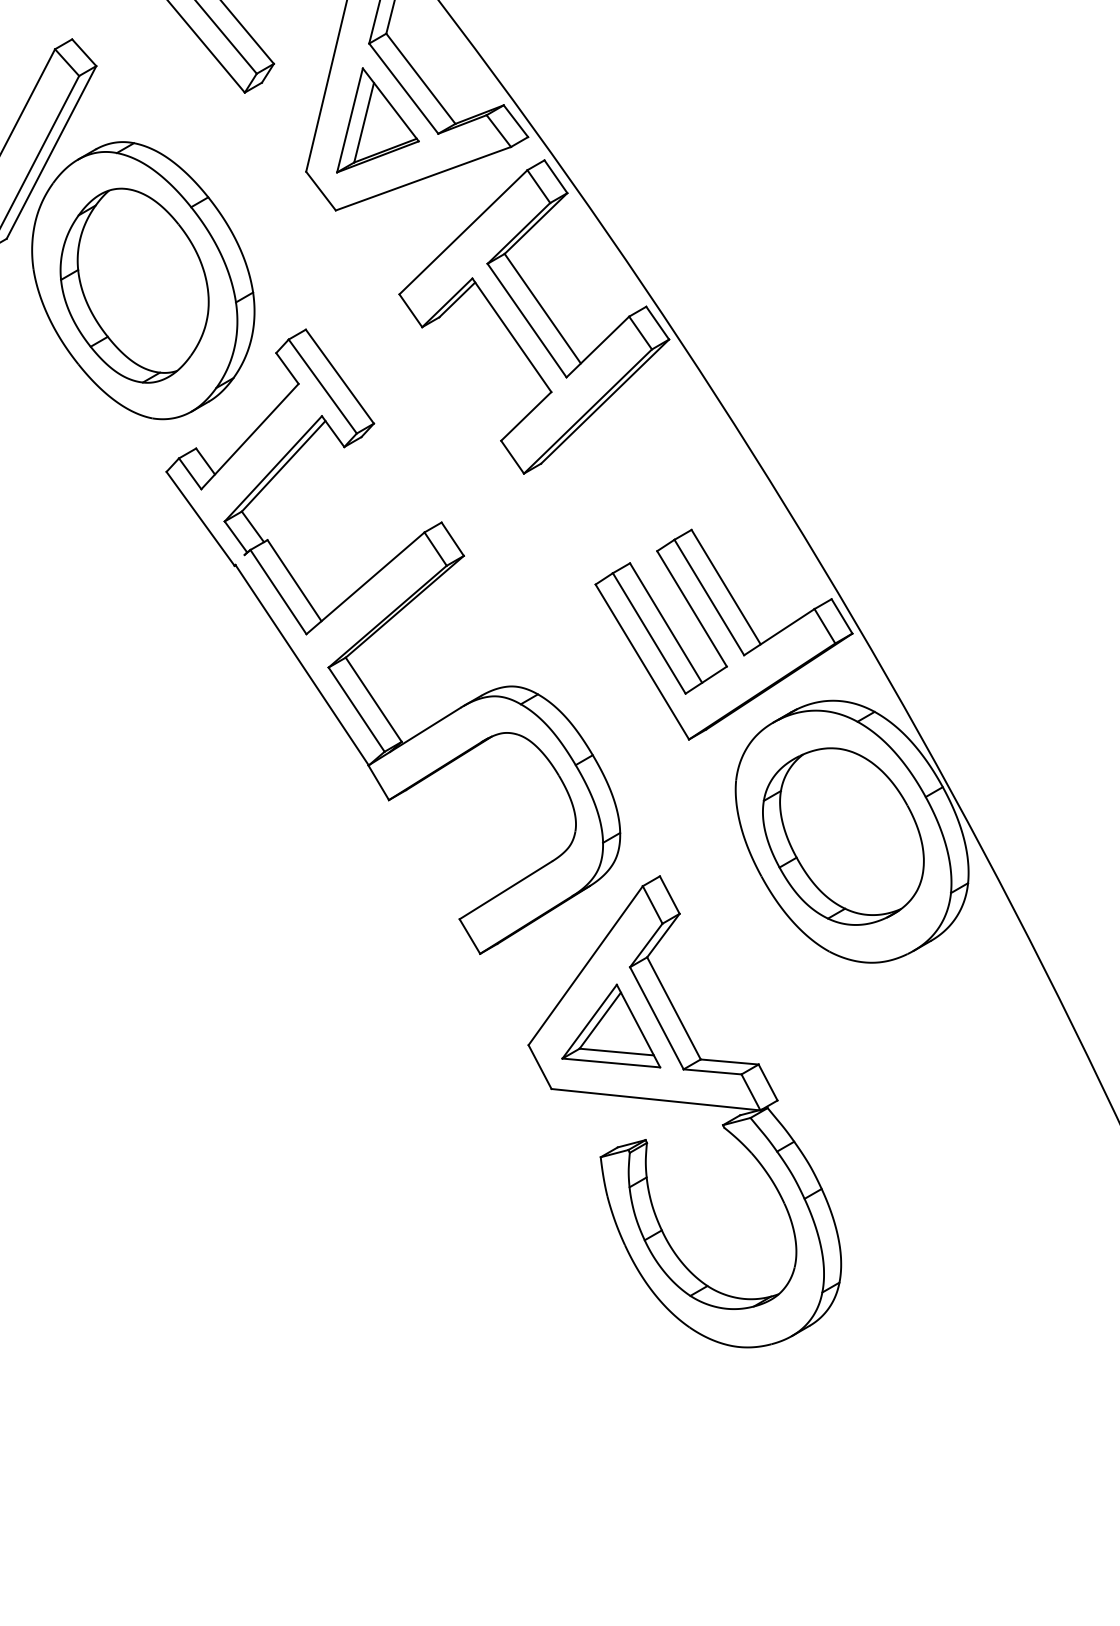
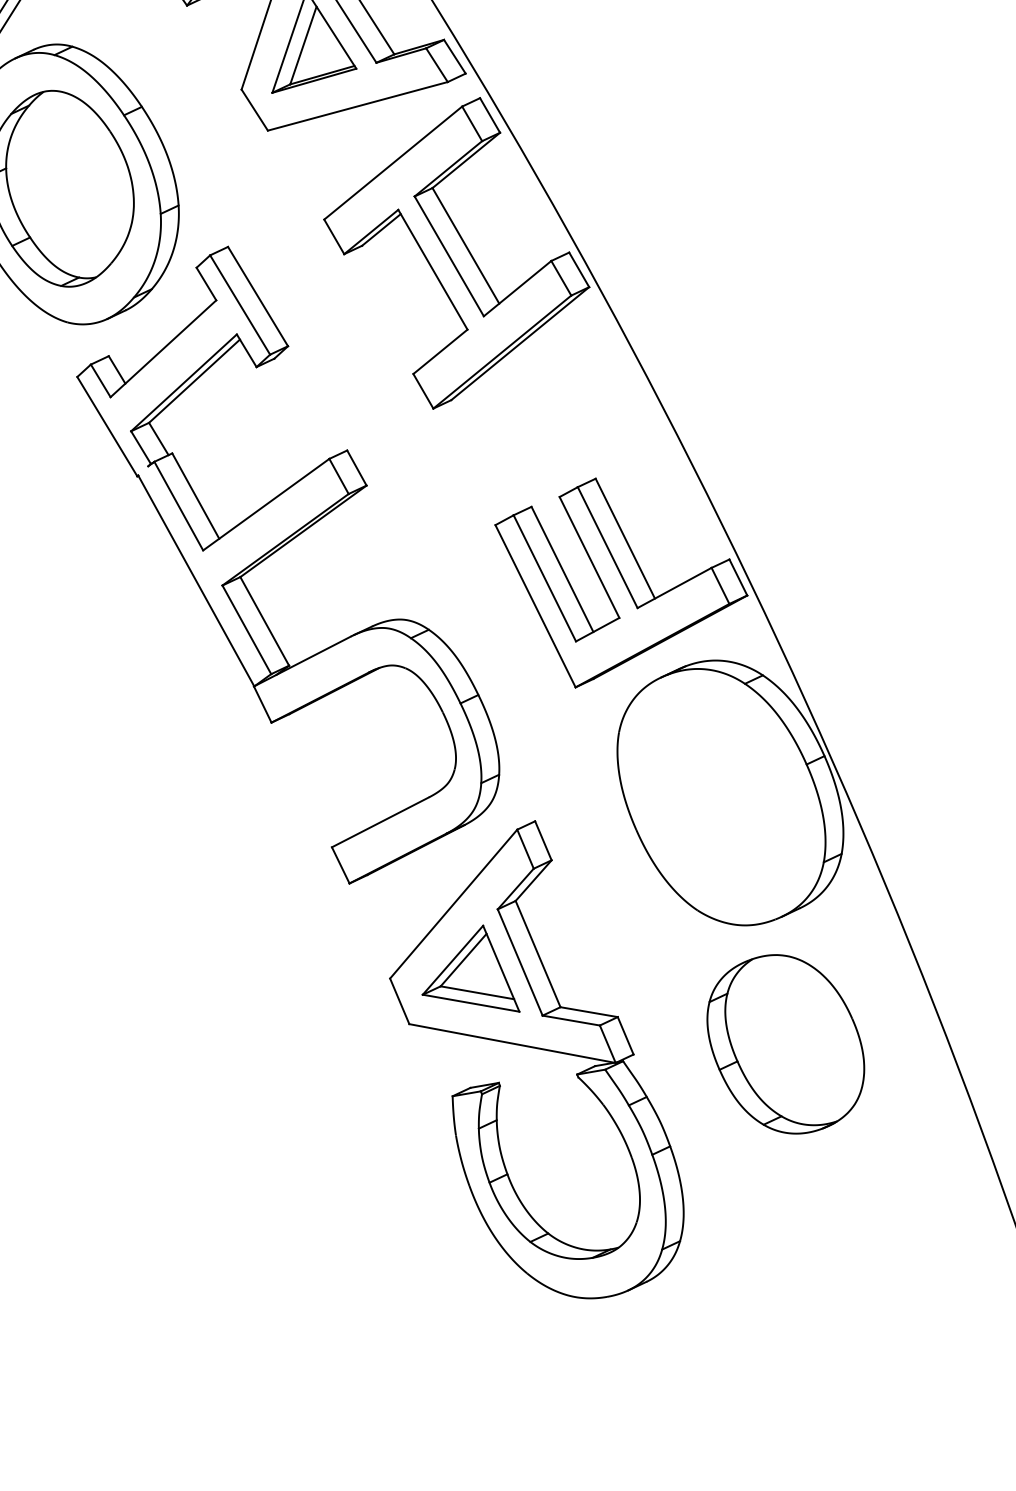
part: (843, 836) -> (785, 1044), moved

